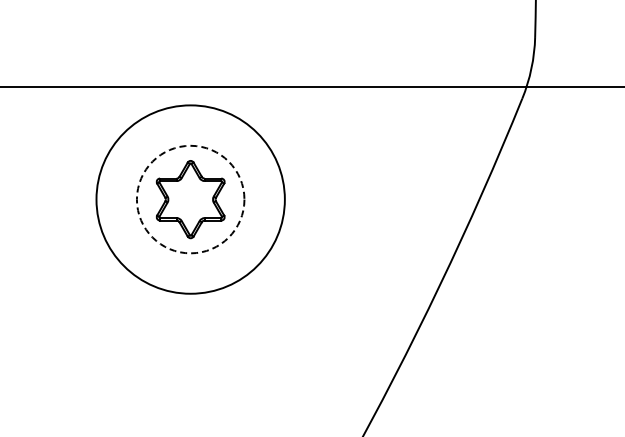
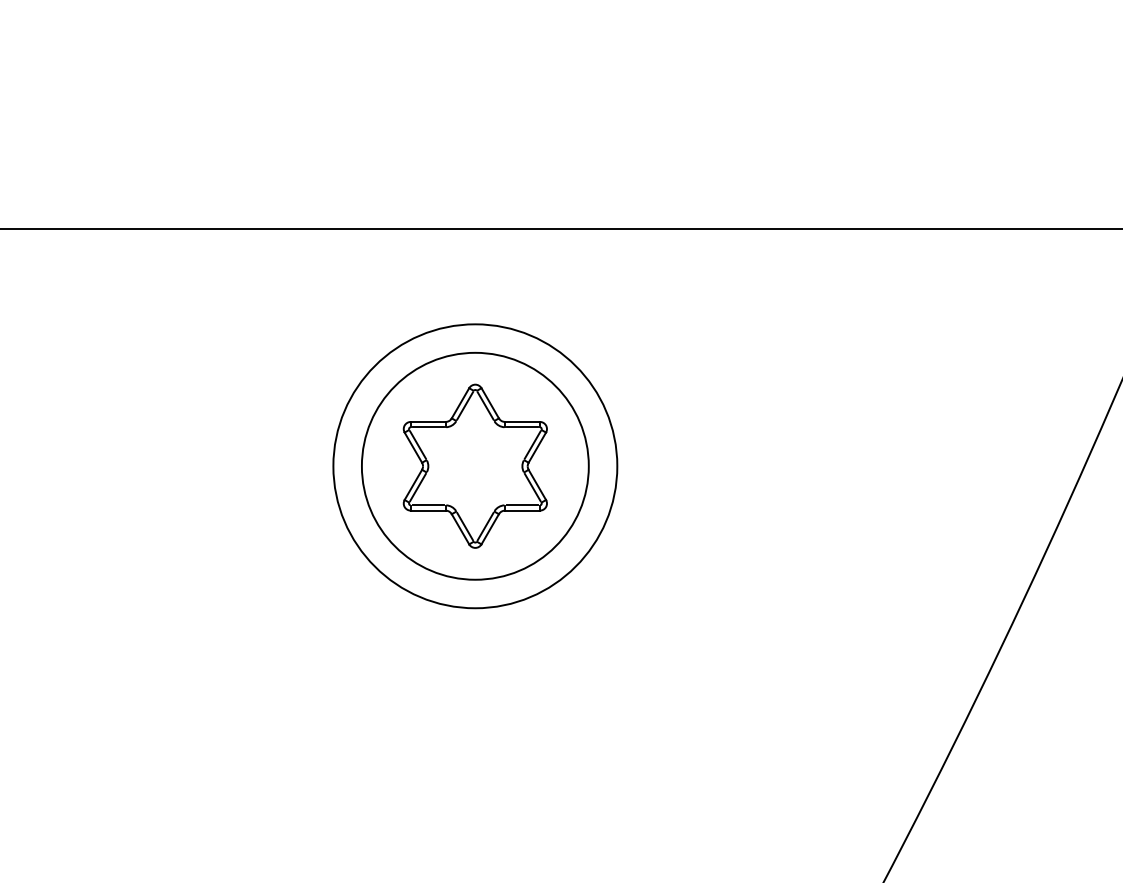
circle: (190, 199) -> (474, 466), dashed -> solid
circle: (190, 199) -> (474, 466), size x0.71

